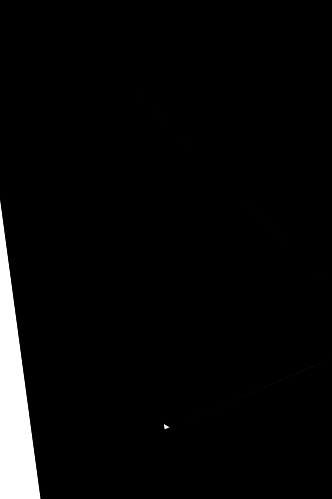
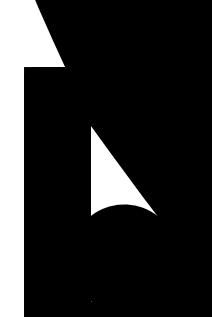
fill: (204, 160) -> (127, 173), removed

